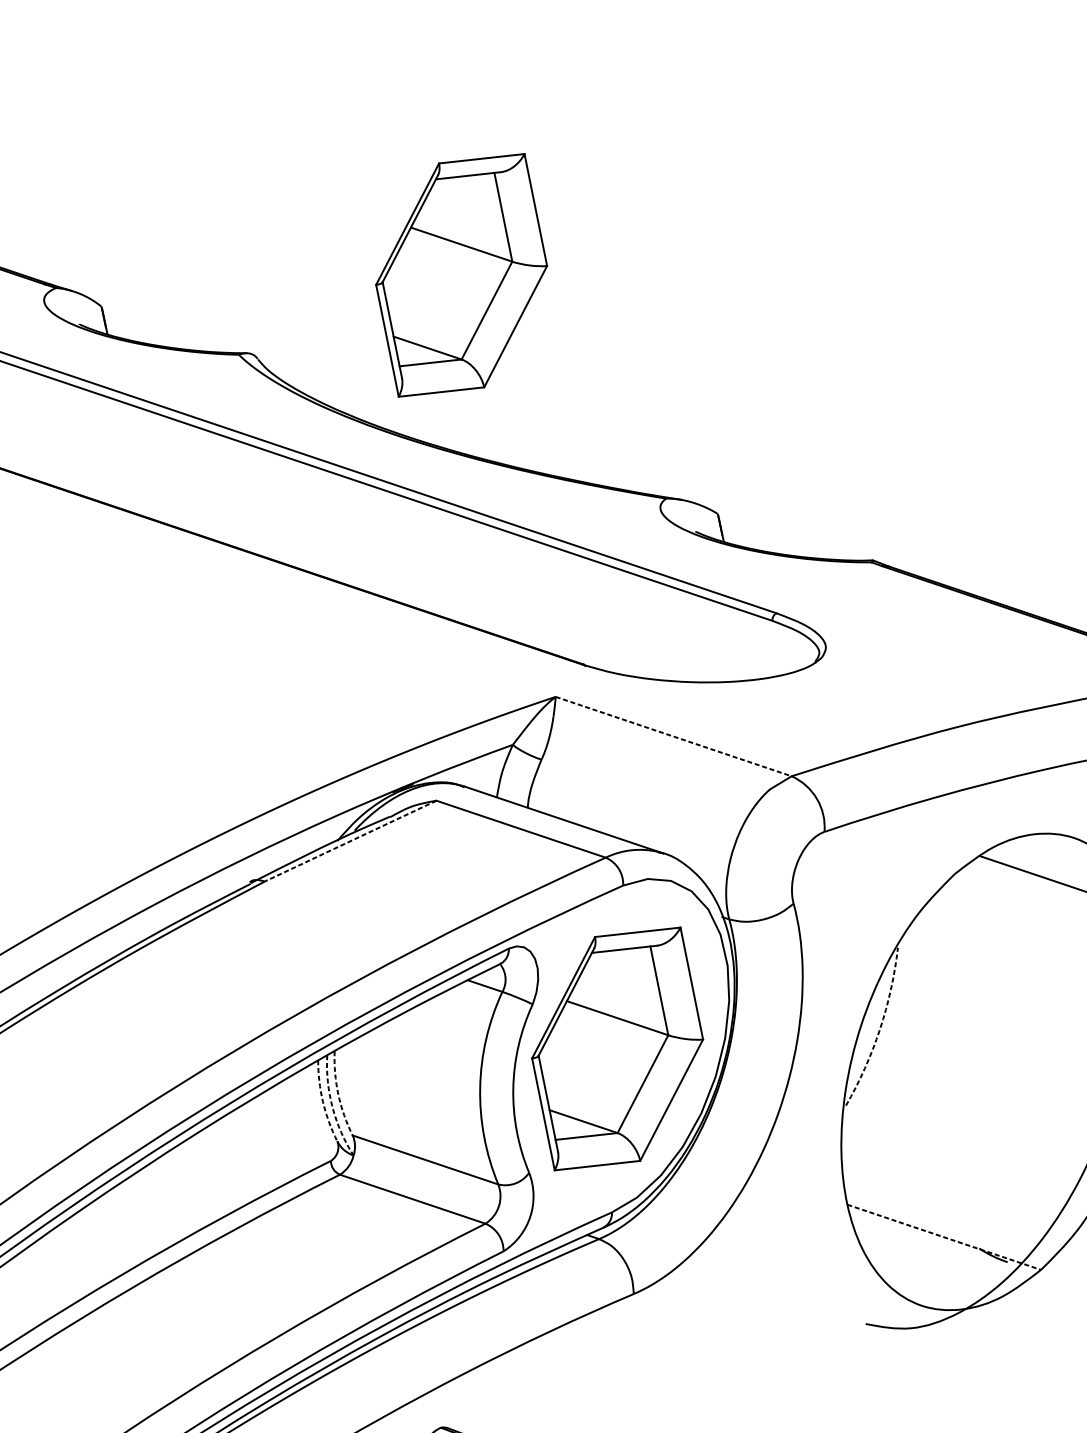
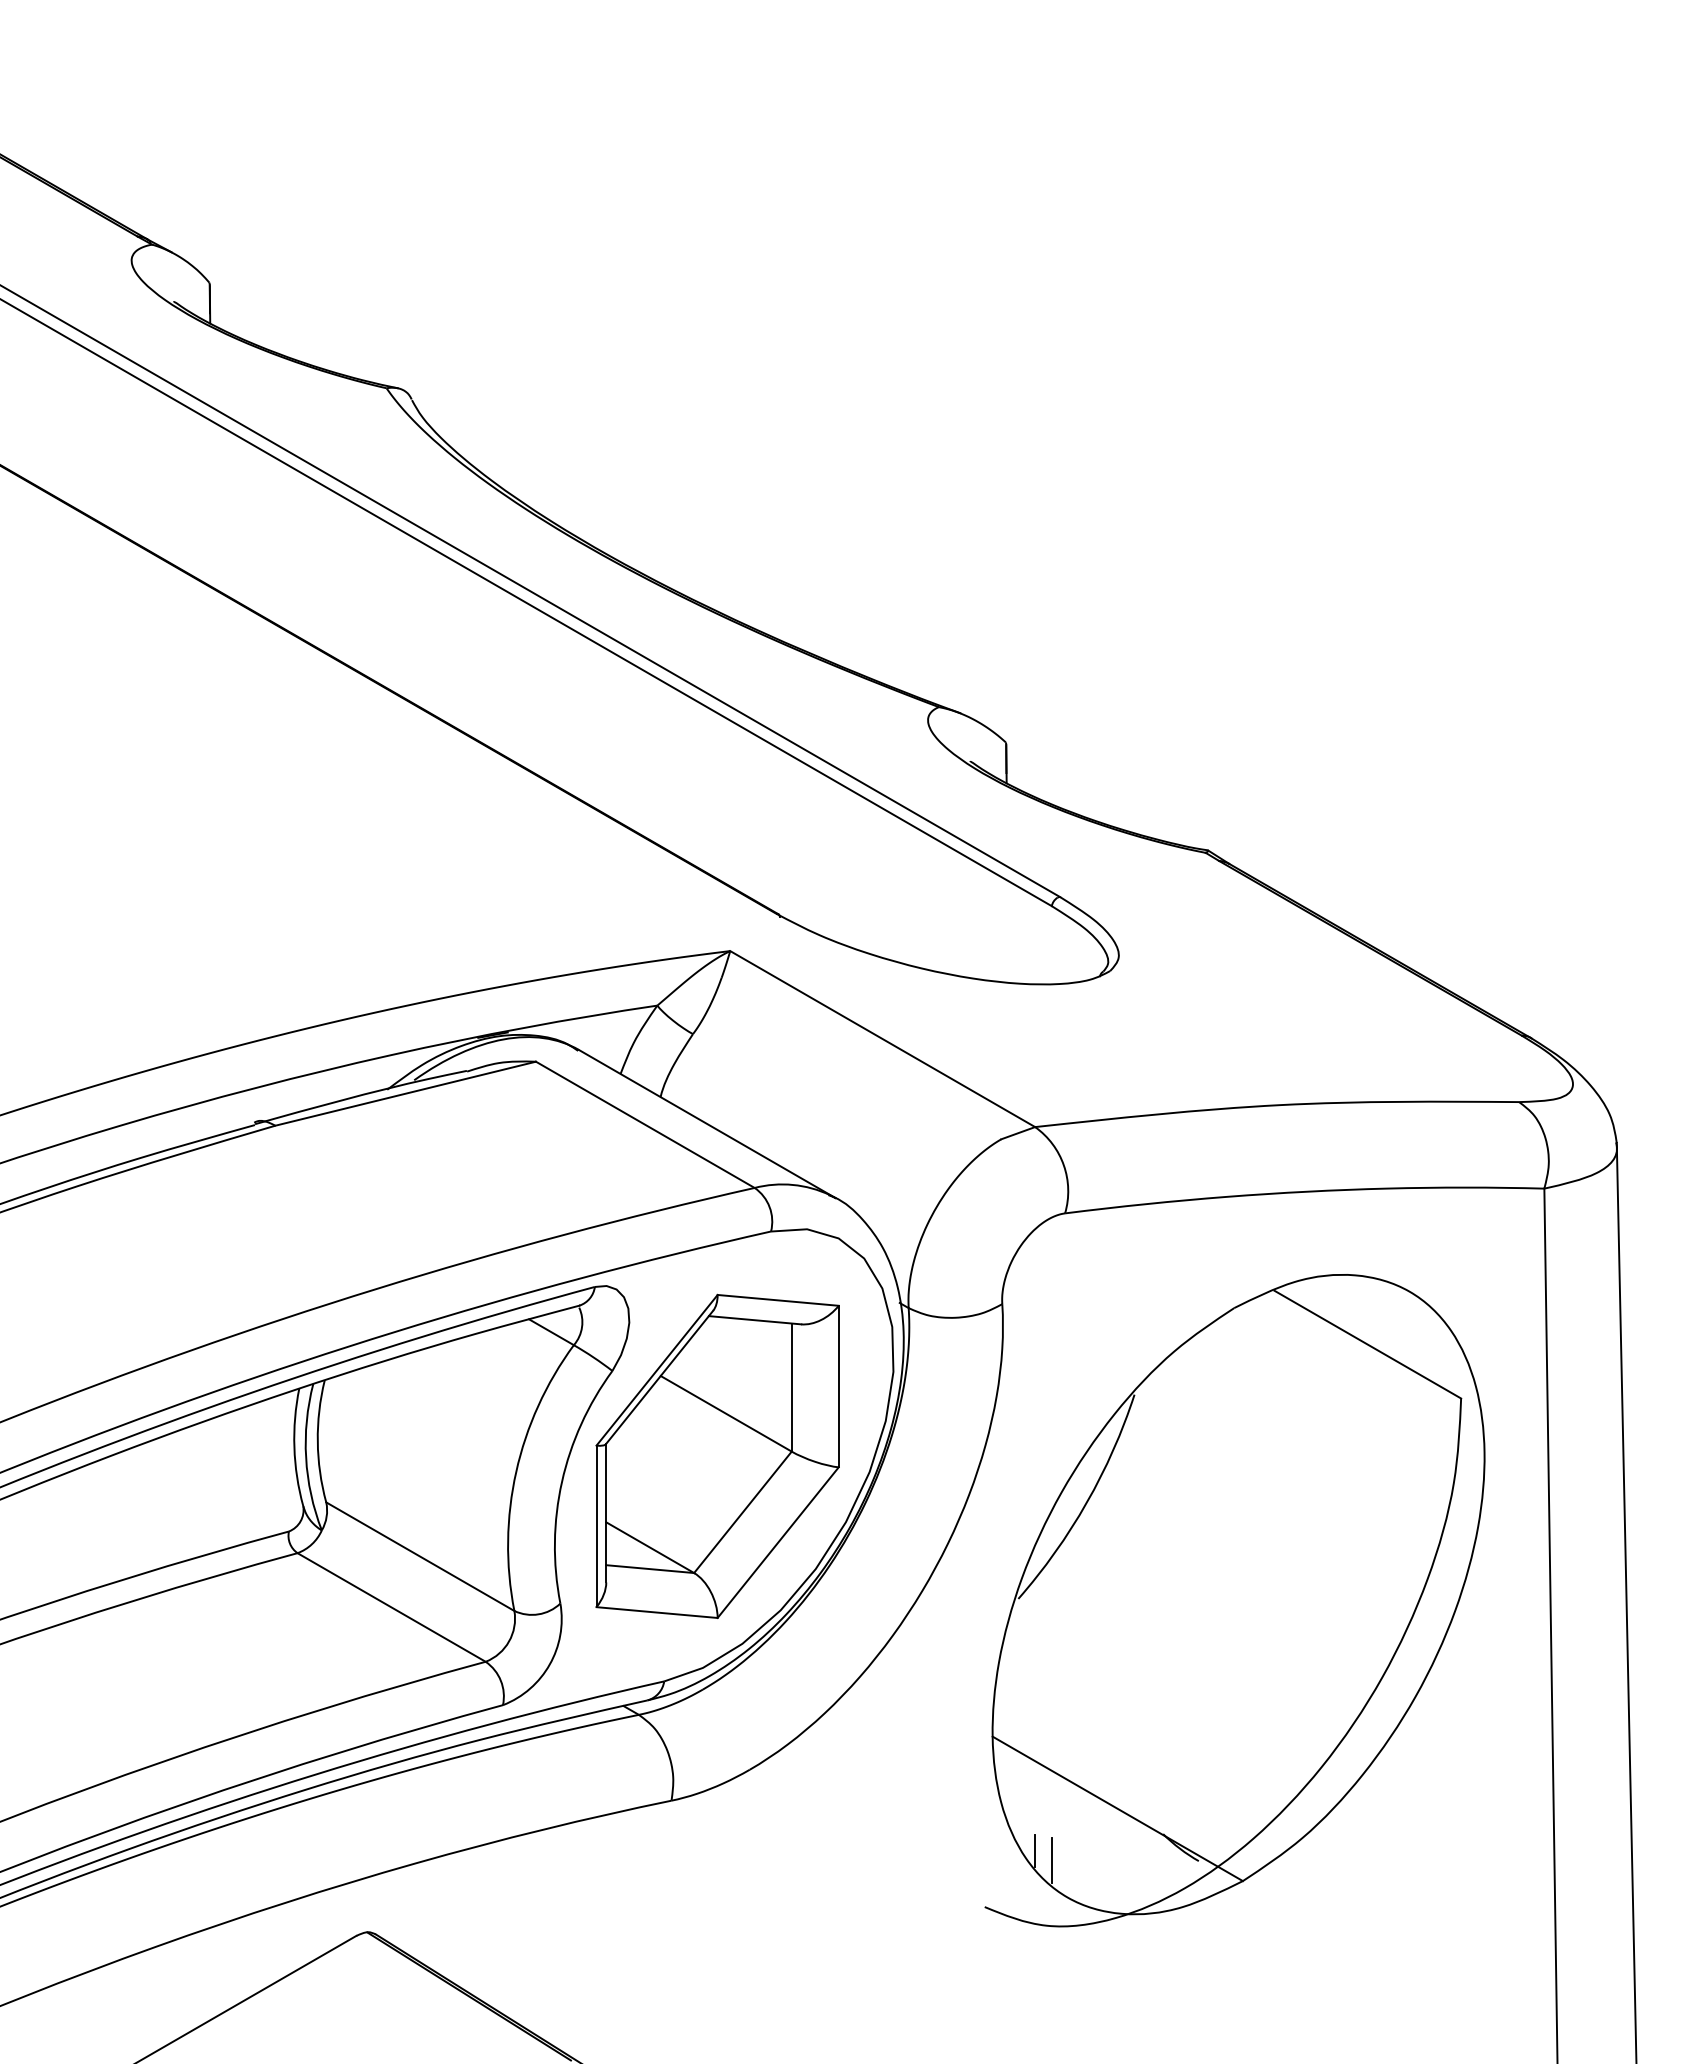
part: (461, 274) -> (717, 339), removed
line: (674, 736) -> (883, 1039), dashed -> solid
line: (350, 841) -> (405, 1093), dashed -> solid
arc: (879, 1029) -> (1086, 1502), dashed -> solid
arc: (338, 1094) -> (317, 1441), dashed -> solid
arc: (323, 1101) -> (294, 1447), dashed -> solid
arc: (332, 1107) -> (306, 1457), dashed -> solid
line: (944, 1237) -> (1118, 1809), dashed -> solid
line: (893, 1277) -> (1035, 1850), added
line: (906, 1282) -> (1052, 1860), added

